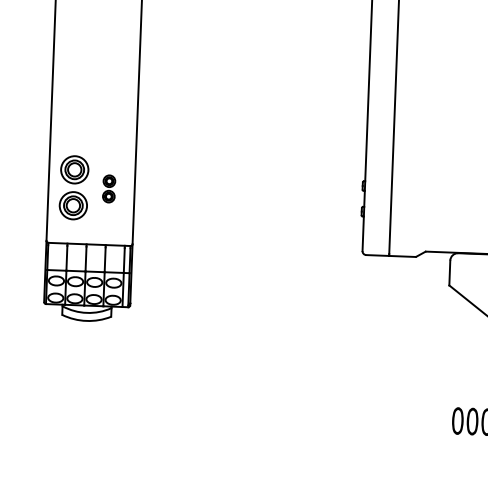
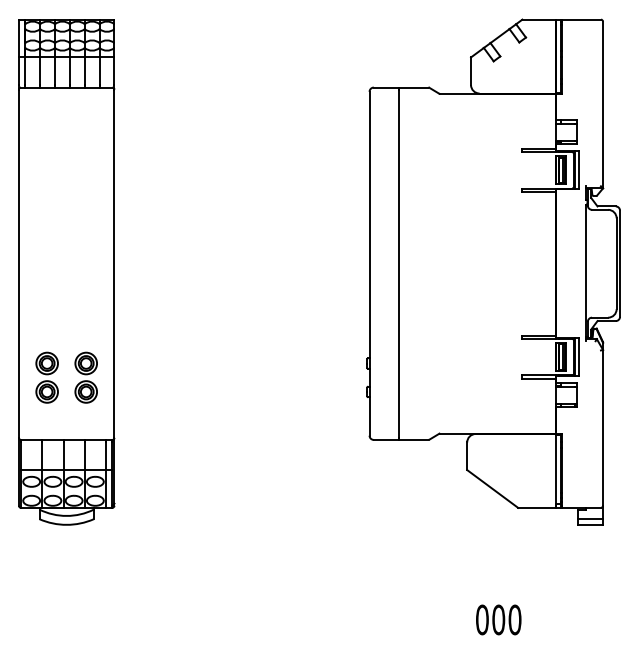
part: (73, 187) -> (46, 377), size x0.71
part: (108, 188) -> (85, 377), size x1.67

